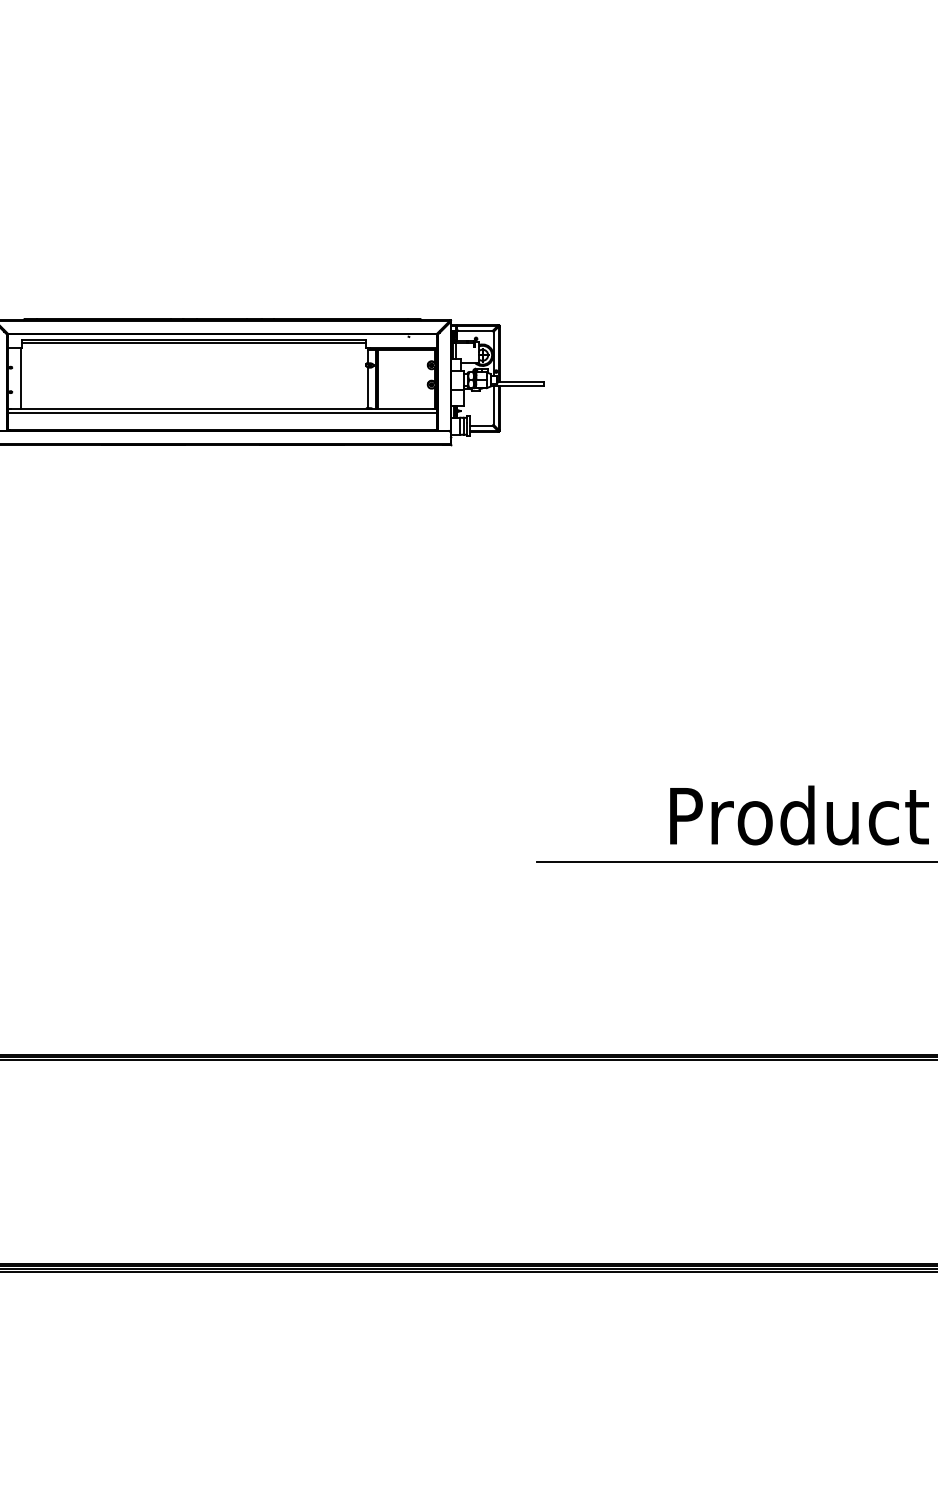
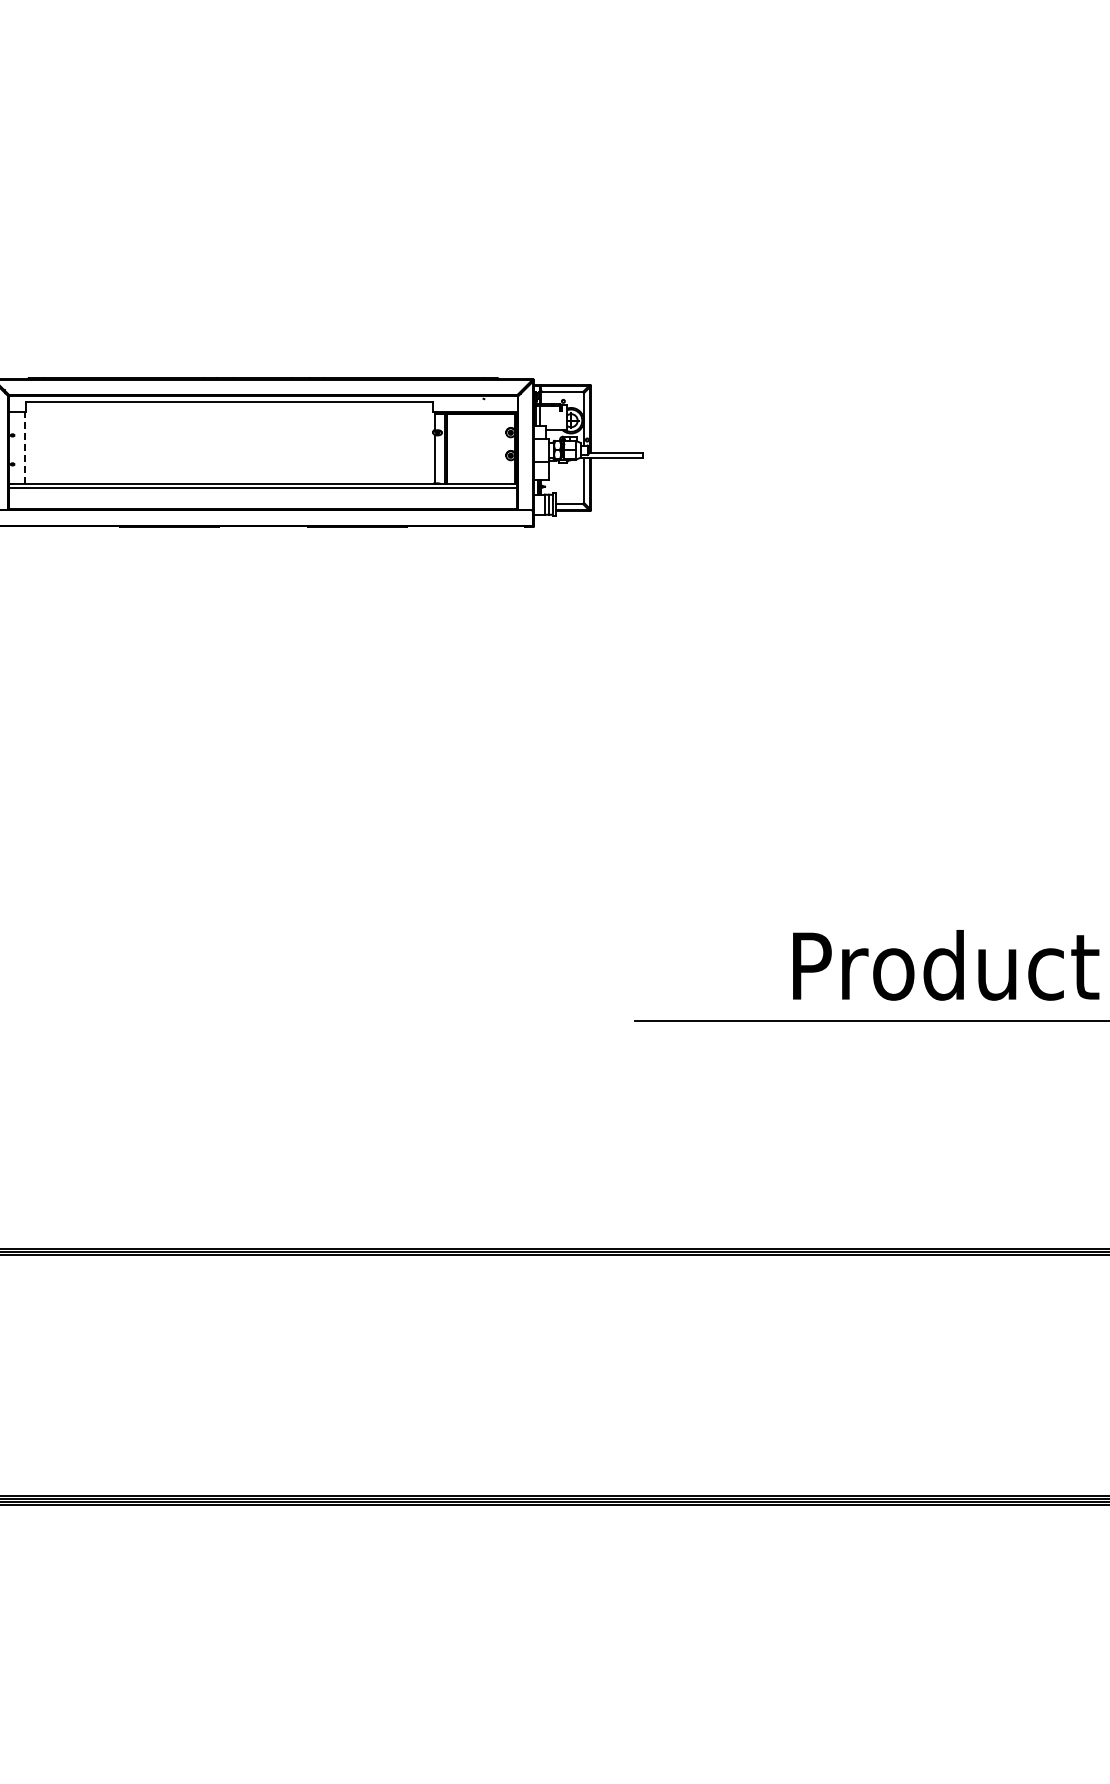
line: (193, 343) -> (229, 406), removed
line: (20, 378) -> (24, 448), solid -> dashed

